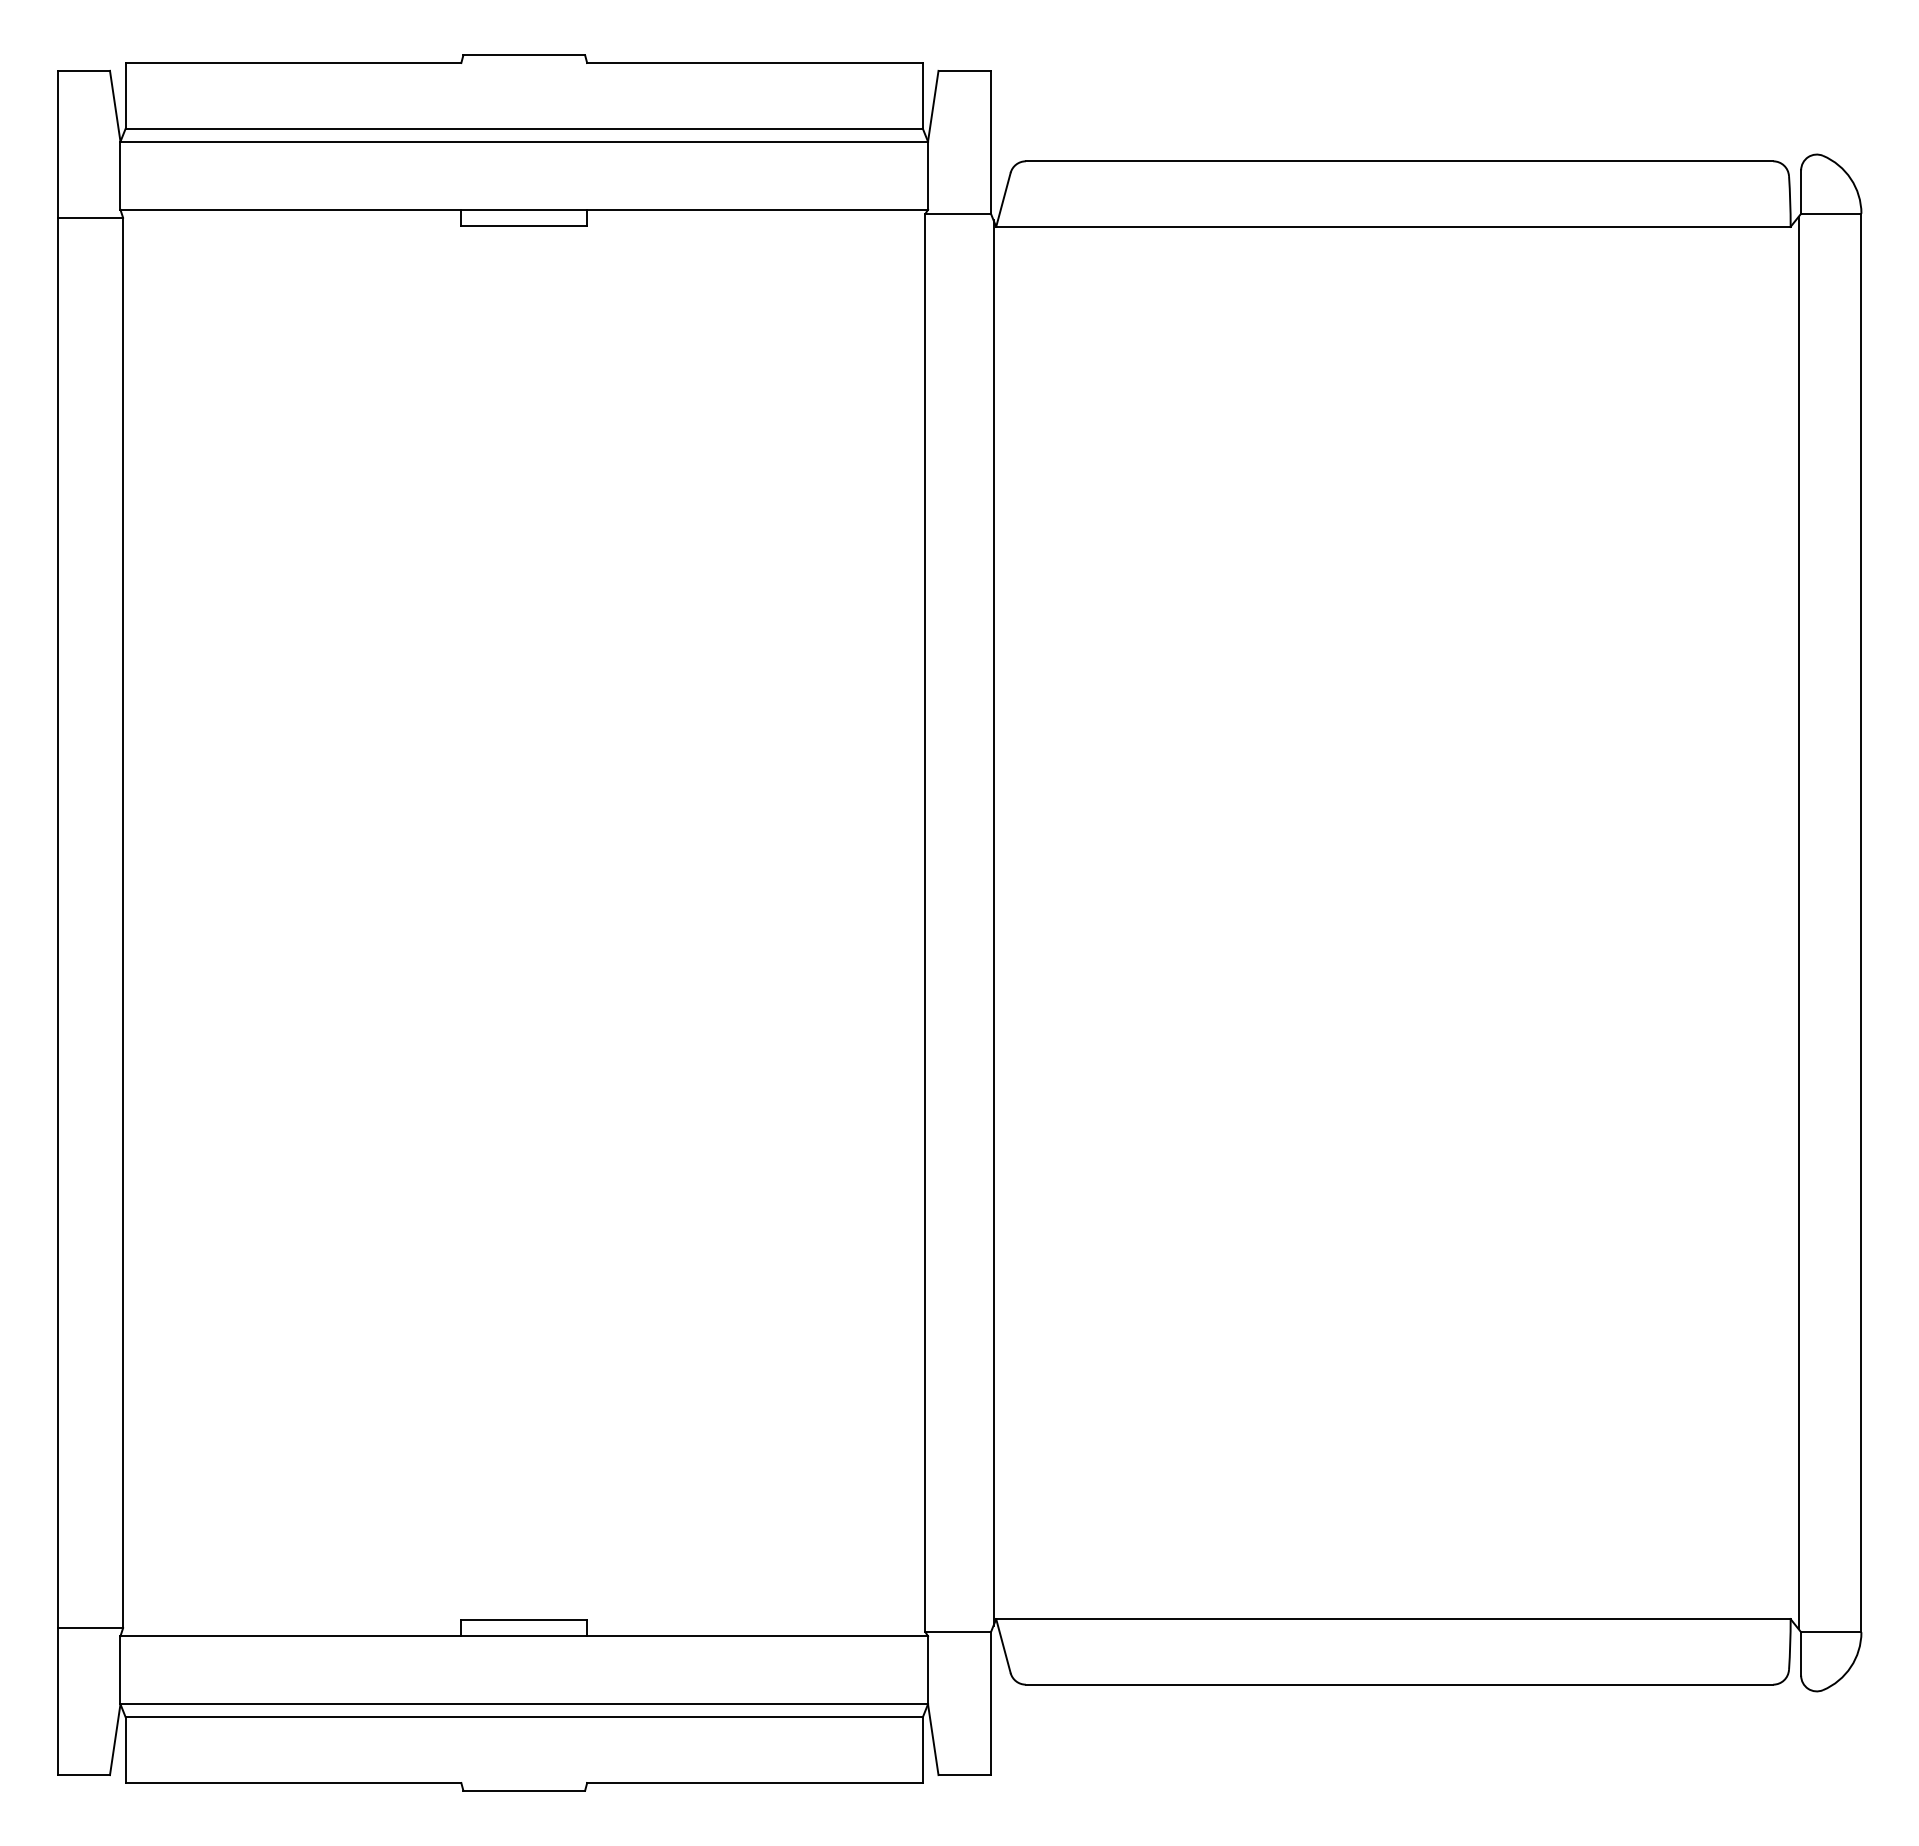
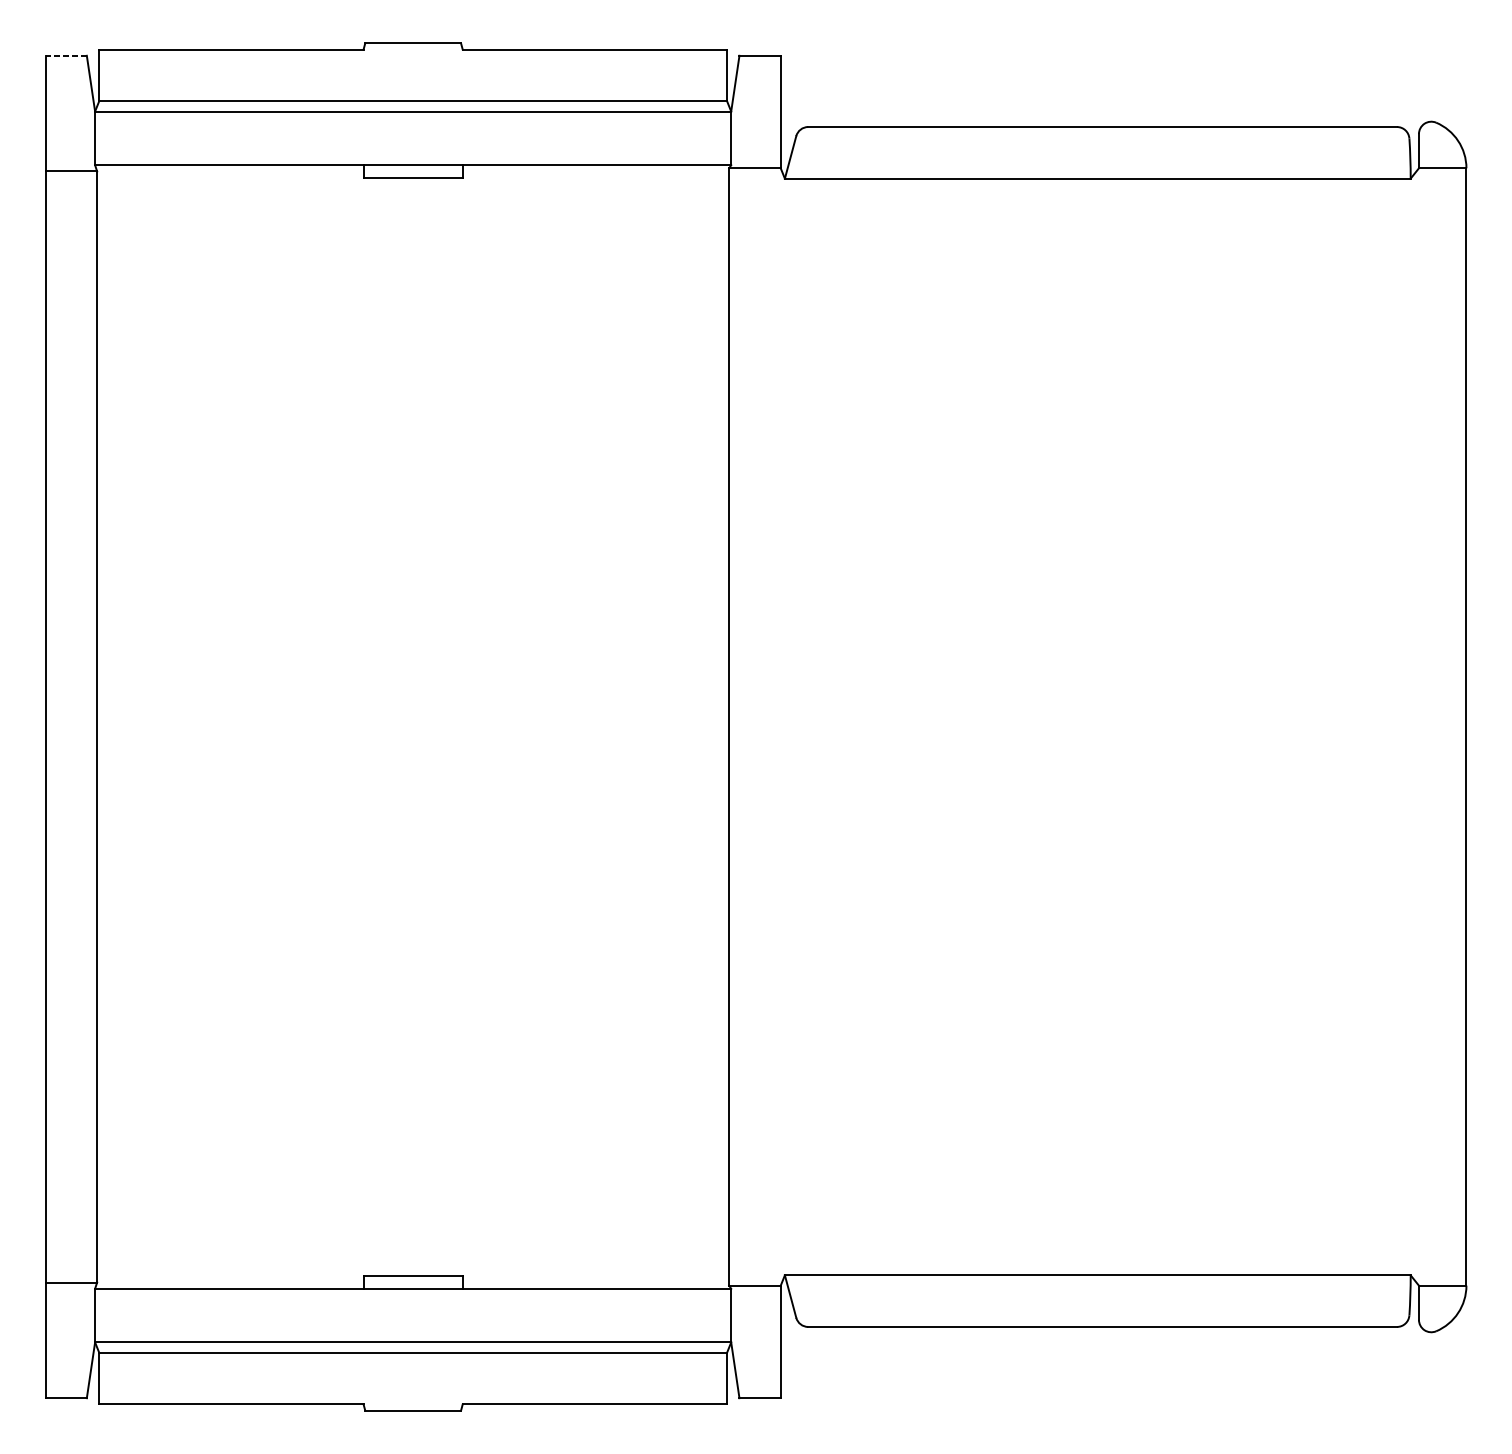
line: (84, 70) -> (66, 55), solid -> dashed
line: (993, 922) -> (782, 726), removed
line: (1798, 922) -> (1416, 726), removed

